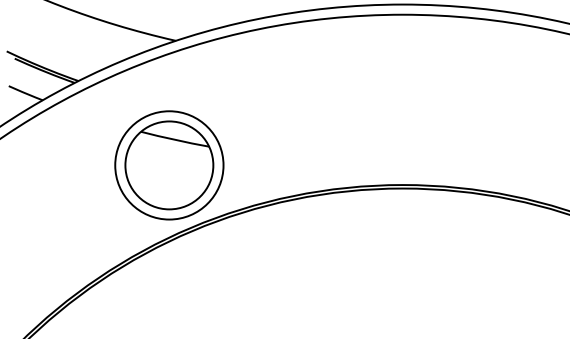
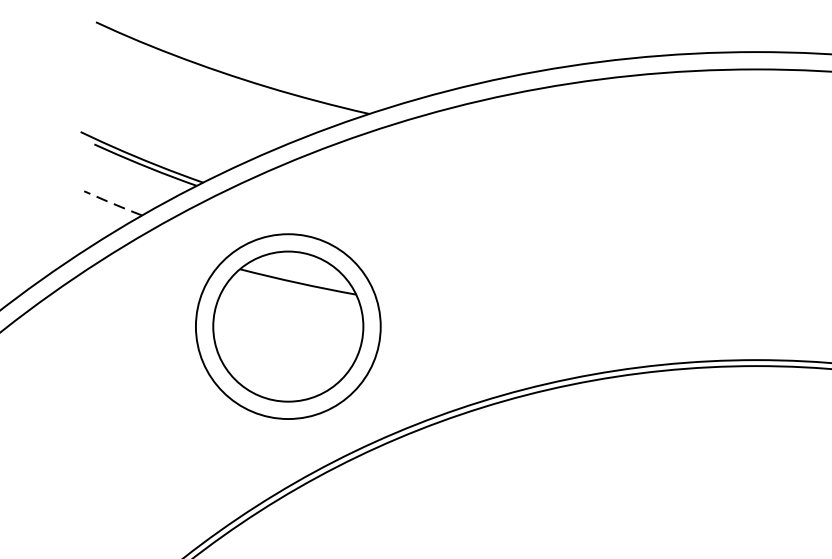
line: (25, 93) -> (112, 203), solid -> dashed
part: (169, 165) -> (288, 326), moved

